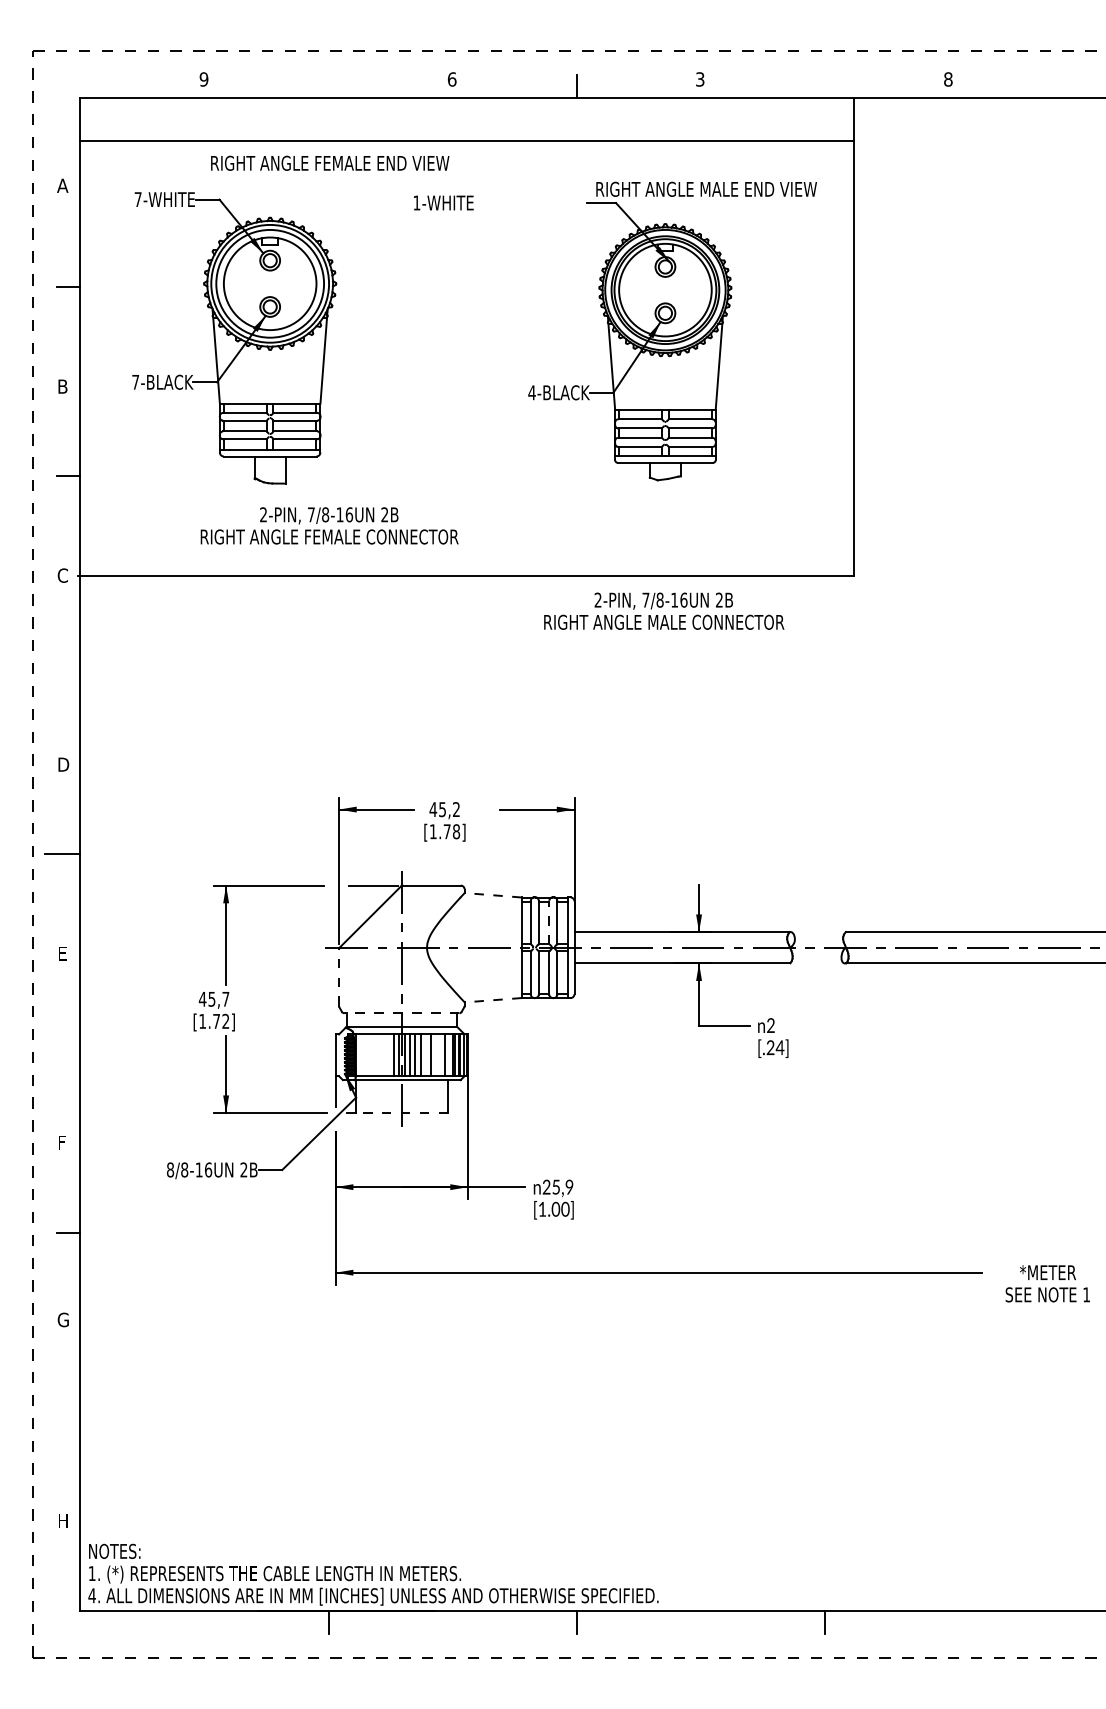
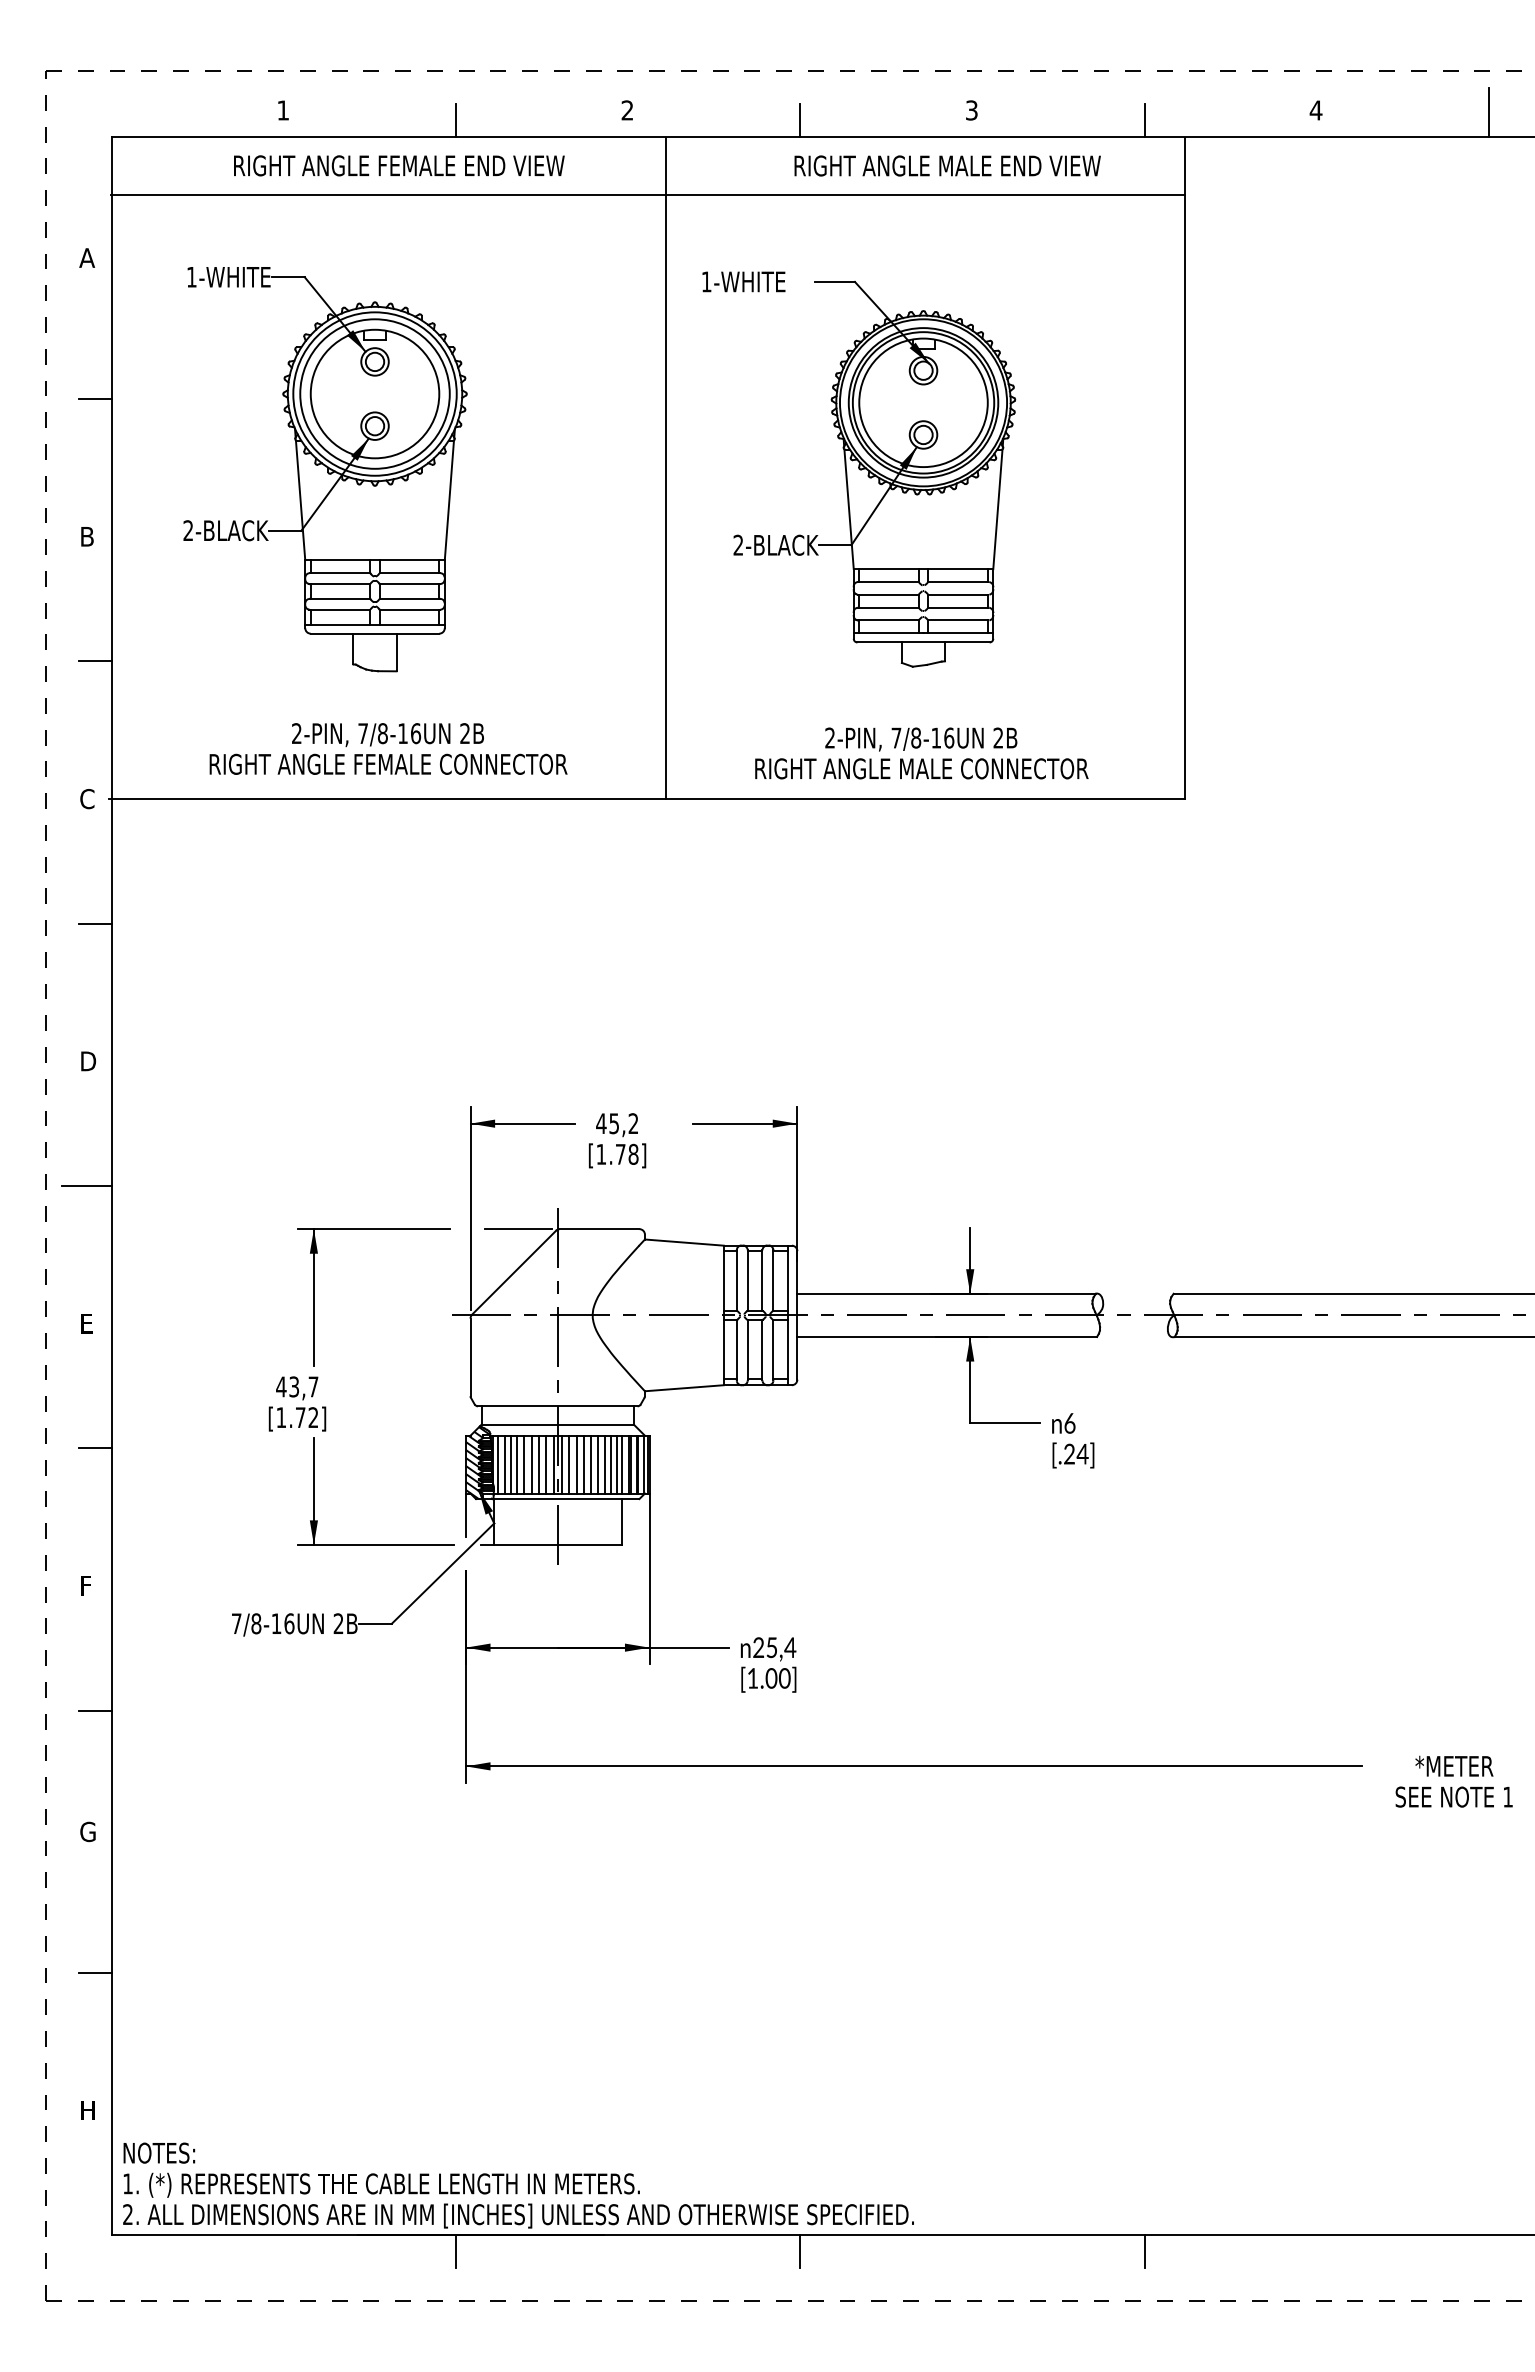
text: (204, 79) -> (283, 110), 9 -> 1
text: (452, 79) -> (627, 110), 6 -> 2
text: (947, 79) -> (1315, 110), 8 -> 4
line: (1072, 80) -> (1488, 111), added
line: (328, 85) -> (455, 119), added
line: (824, 85) -> (1144, 119), added
text: (330, 163) -> (399, 165), moved
text: (706, 189) -> (947, 165), moved
text: (137, 199) -> (191, 277), 7-WHITE -> 1-WHITE
text: (443, 202) -> (743, 281), moved
line: (480, 337) -> (666, 468), added
text: (135, 382) -> (188, 530), 7-BLACK -> 2-BLACK
text: (532, 392) -> (738, 544), 4-BLACK -> 2-BLACK
text: (329, 525) -> (388, 748), moved
text: (663, 611) -> (921, 753), moved
line: (68, 665) -> (94, 923), added
line: (493, 895) -> (684, 1242), dashed -> solid
line: (549, 922) -> (762, 1280), dashed -> solid
line: (338, 978) -> (470, 1357), dashed -> solid
text: (212, 998) -> (294, 1386), 45,7 -> 43,7
line: (493, 1000) -> (684, 1388), dashed -> solid
line: (401, 1013) -> (557, 1406), dashed -> solid
text: (770, 1025) -> (1069, 1423), 2 -> 6
line: (68, 1043) -> (94, 1448), added
hatch: (344, 1054) -> (477, 1463), added
line: (359, 1055) -> (498, 1464), added
line: (363, 1055) -> (504, 1464), added
line: (367, 1055) -> (510, 1464), added
line: (372, 1055) -> (517, 1464), added
line: (377, 1055) -> (524, 1464), added
line: (382, 1055) -> (531, 1464), added
line: (387, 1055) -> (538, 1464), added
line: (426, 1055) -> (591, 1464), added
line: (435, 1055) -> (604, 1464), added
line: (439, 1055) -> (610, 1464), added
line: (448, 1055) -> (622, 1464), added
line: (402, 1112) -> (558, 1544), dashed -> solid
text: (170, 1169) -> (236, 1623), 8/8-16UN -> 7/8-16UN
text: (569, 1187) -> (790, 1647), 25,9 -> 25,4
line: (68, 1421) -> (94, 1972), added
text: (91, 1595) -> (127, 2214), 4. -> 2.

